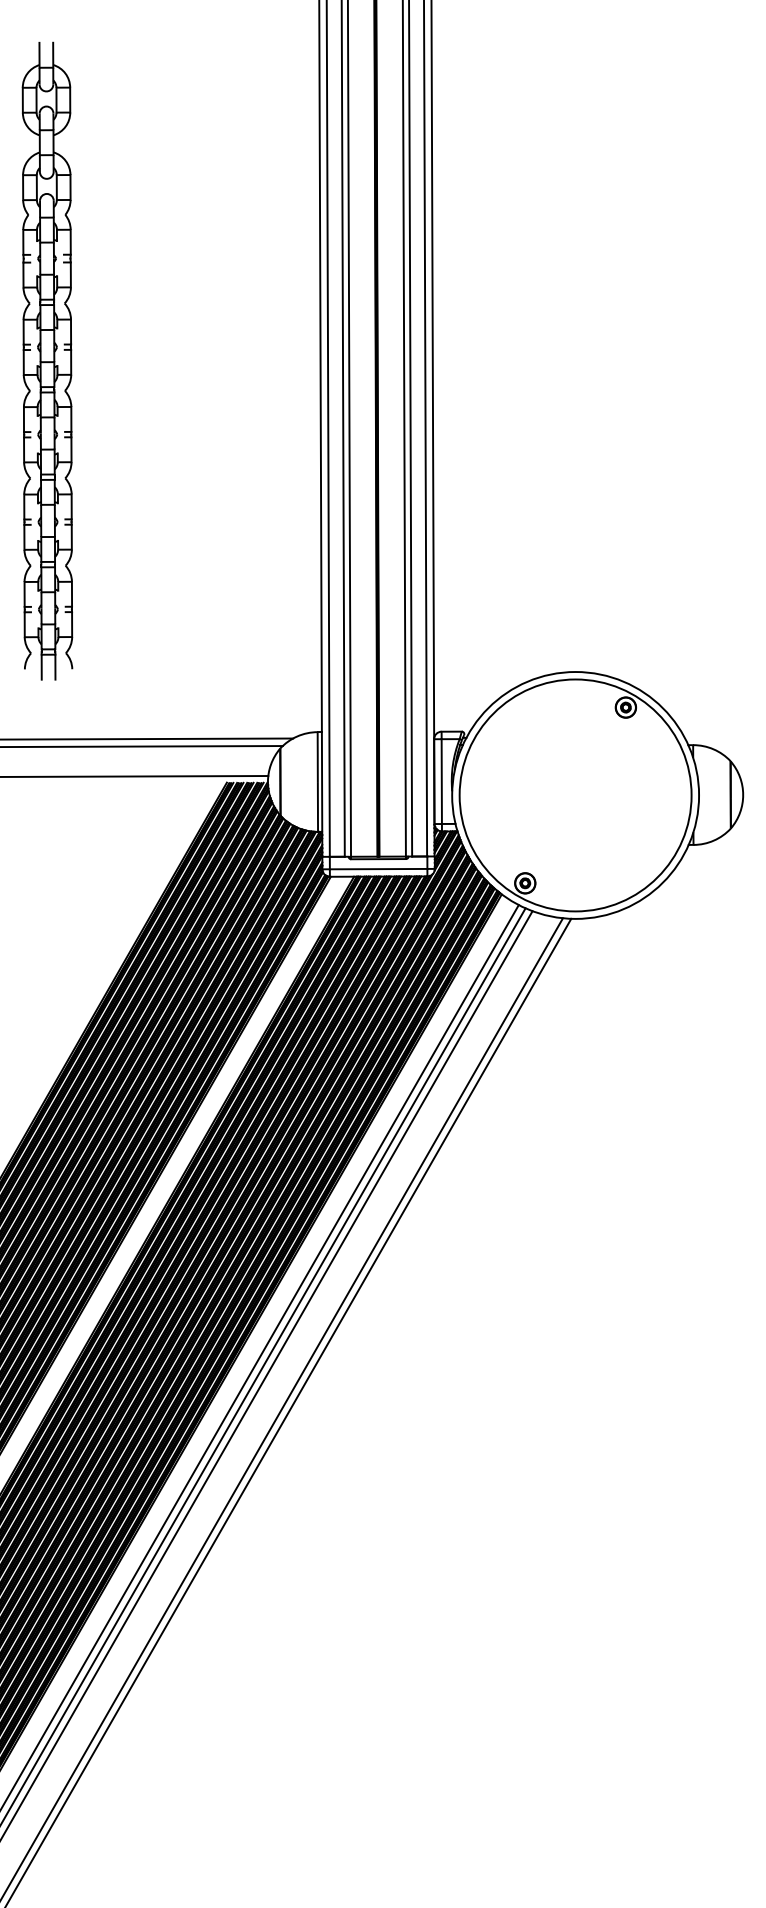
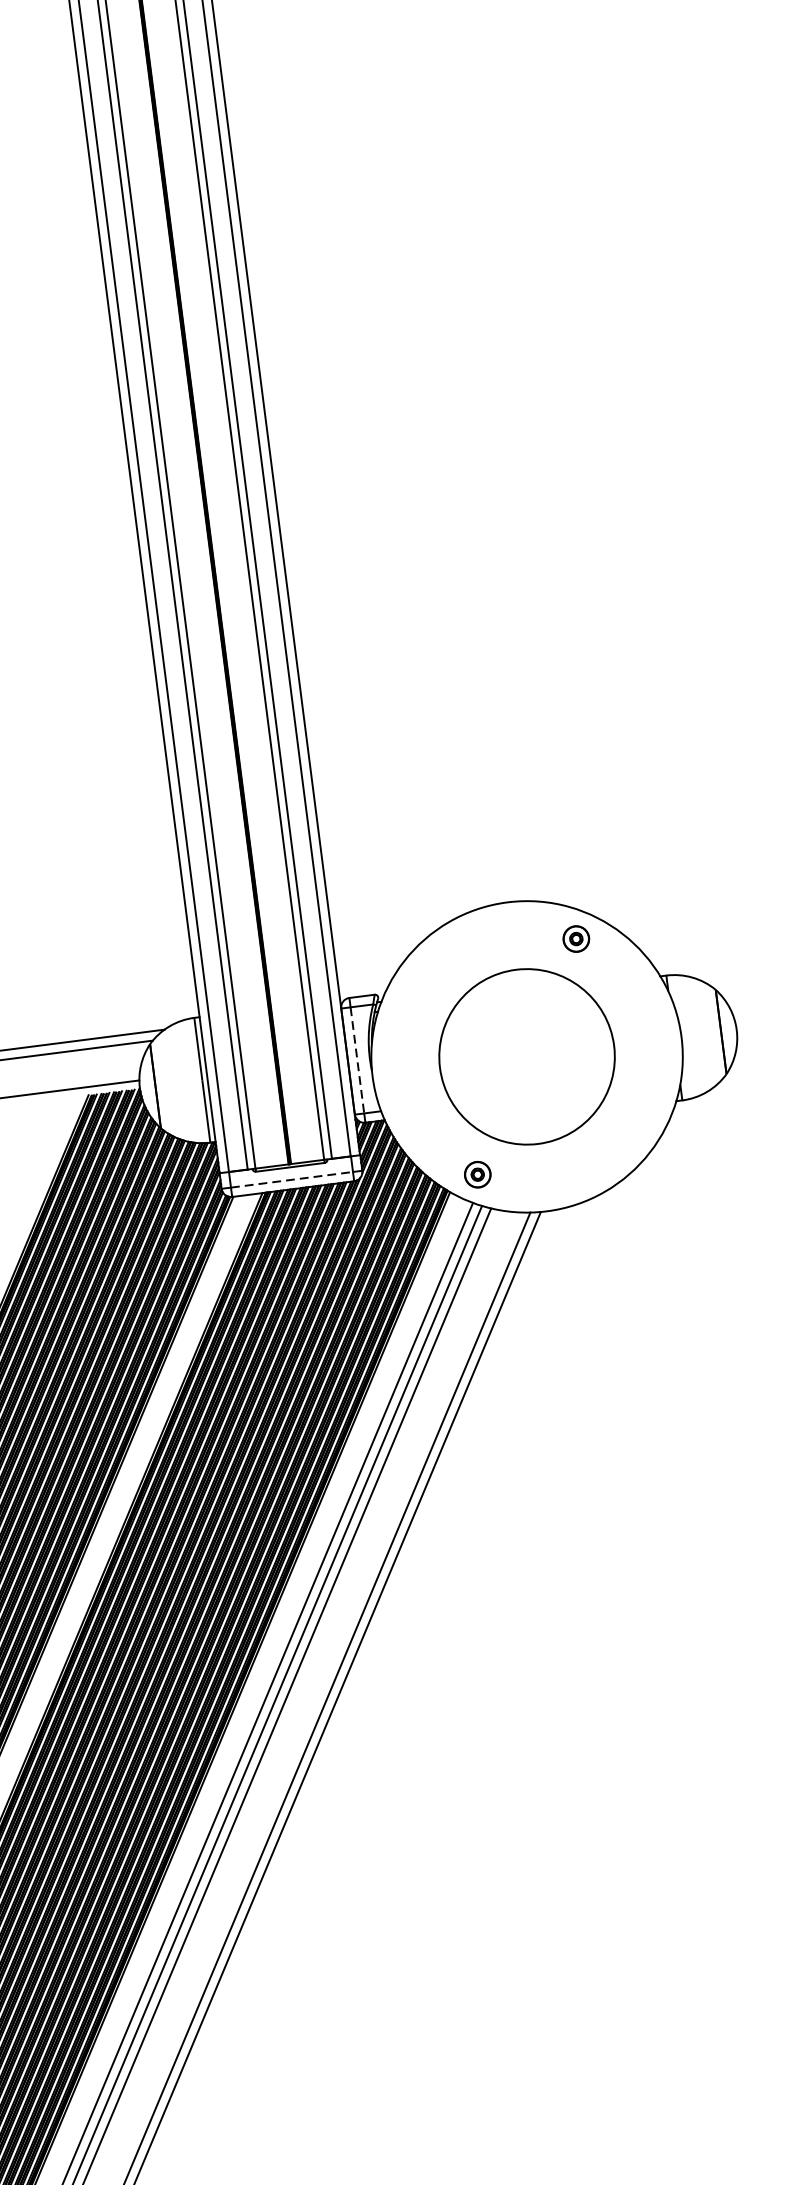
line: (441, 782) -> (357, 1061), solid -> dashed
circle: (575, 795) -> (526, 1056), size x0.6
line: (378, 869) -> (291, 1180), solid -> dashed

